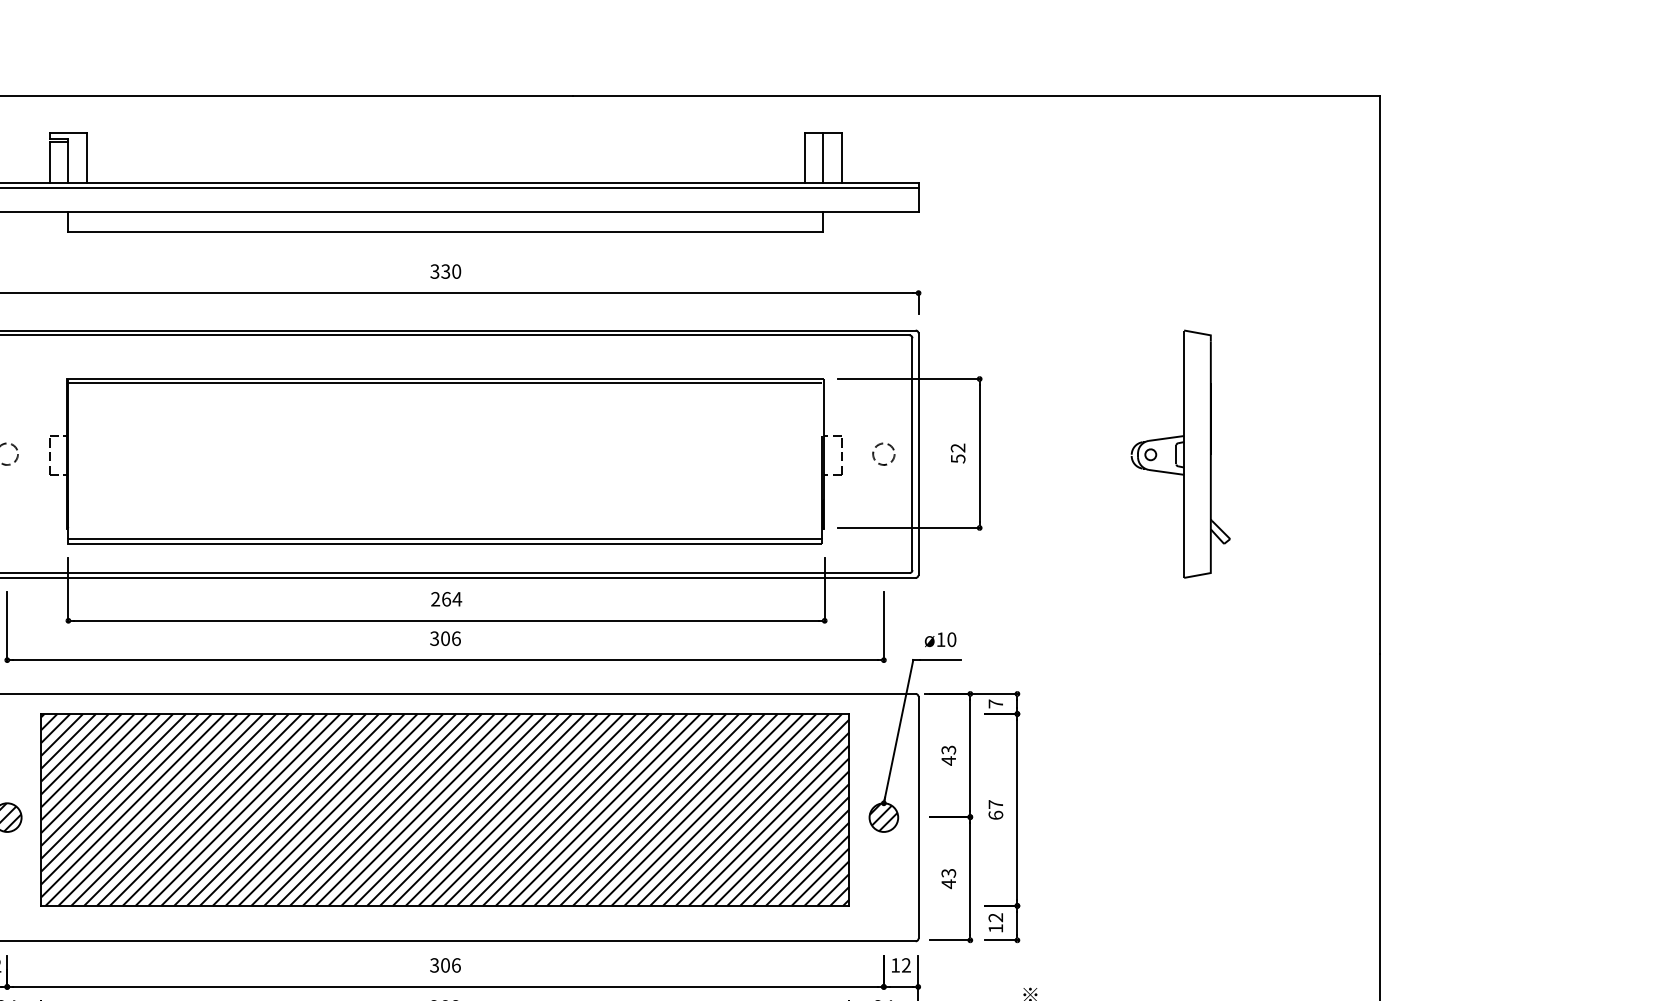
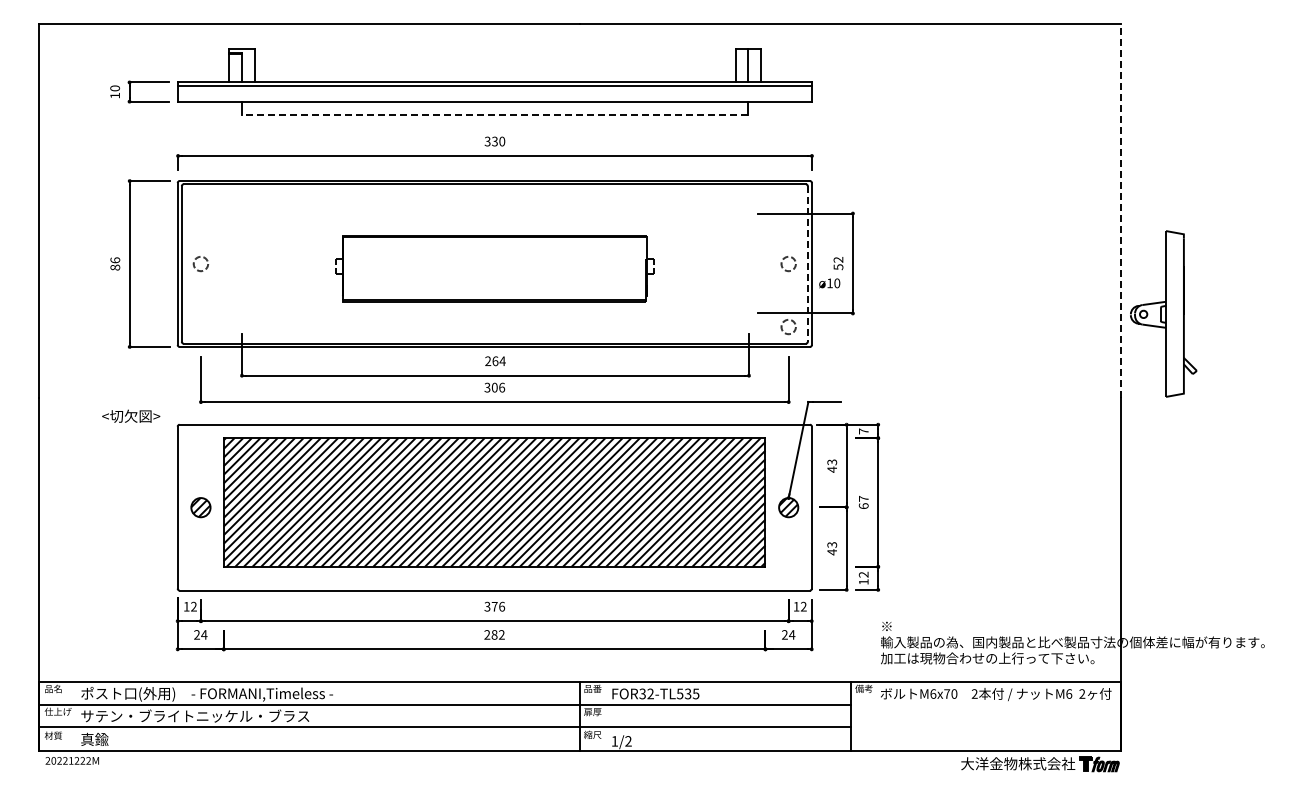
line: (445, 231) -> (494, 114), solid -> dashed
line: (1380, 374) -> (1121, 210), solid -> dashed
line: (911, 453) -> (807, 263), solid -> dashed
part: (1180, 453) -> (1163, 313), moved
part: (445, 460) -> (494, 268), size x0.6
circle: (883, 548) -> (788, 327), added
text: (940, 639) -> (829, 283), moved
text: (445, 965) -> (494, 606), 306 -> 376

